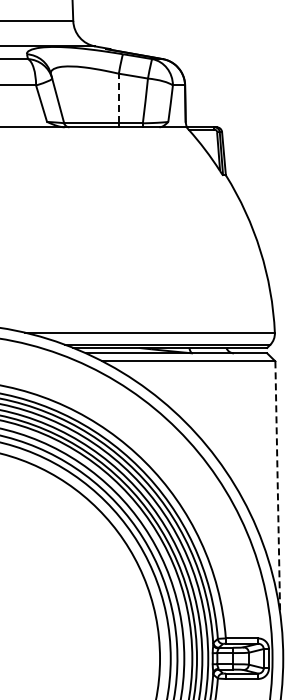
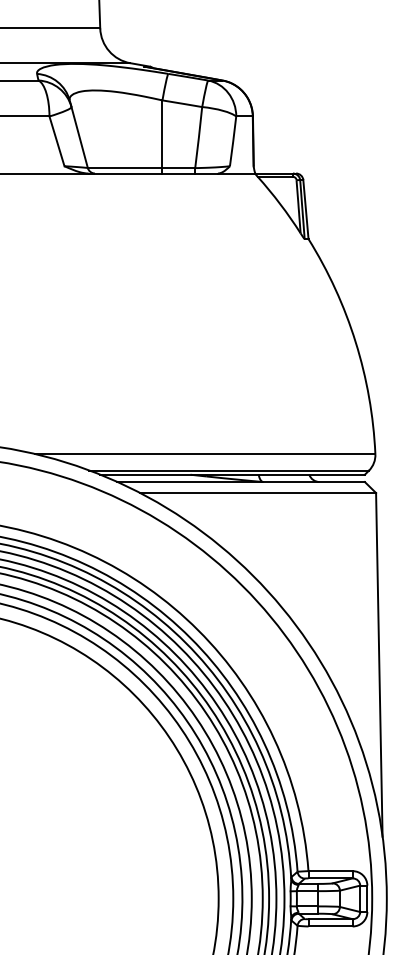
line: (118, 98) -> (161, 134), dashed -> solid
line: (277, 487) -> (378, 665), dashed -> solid

